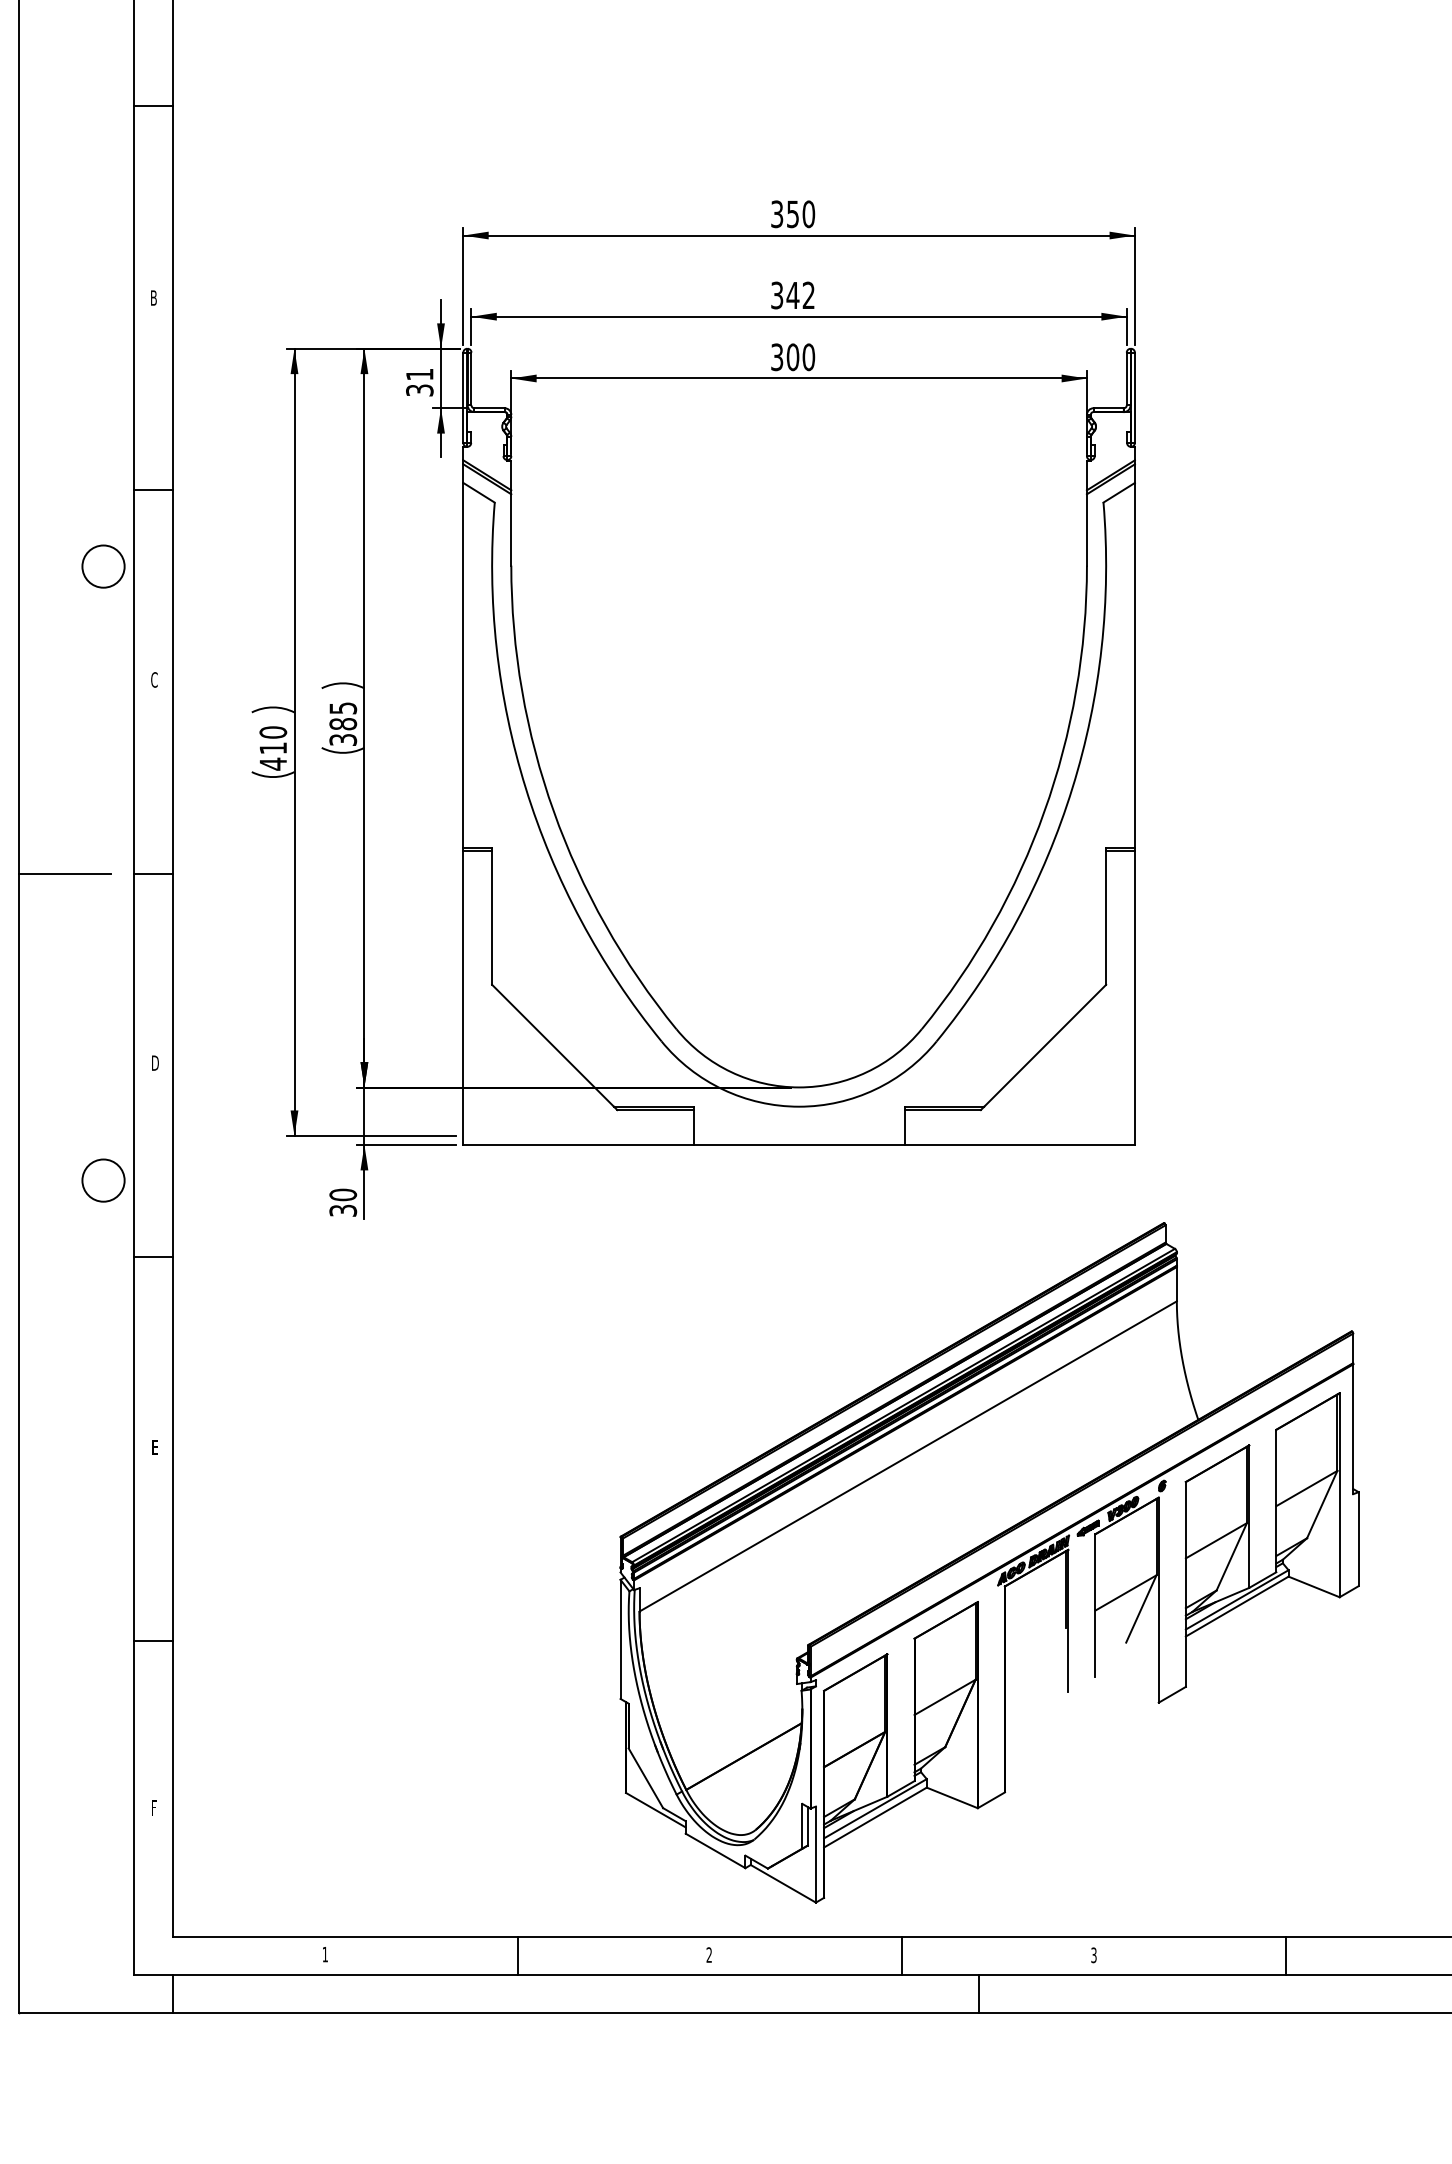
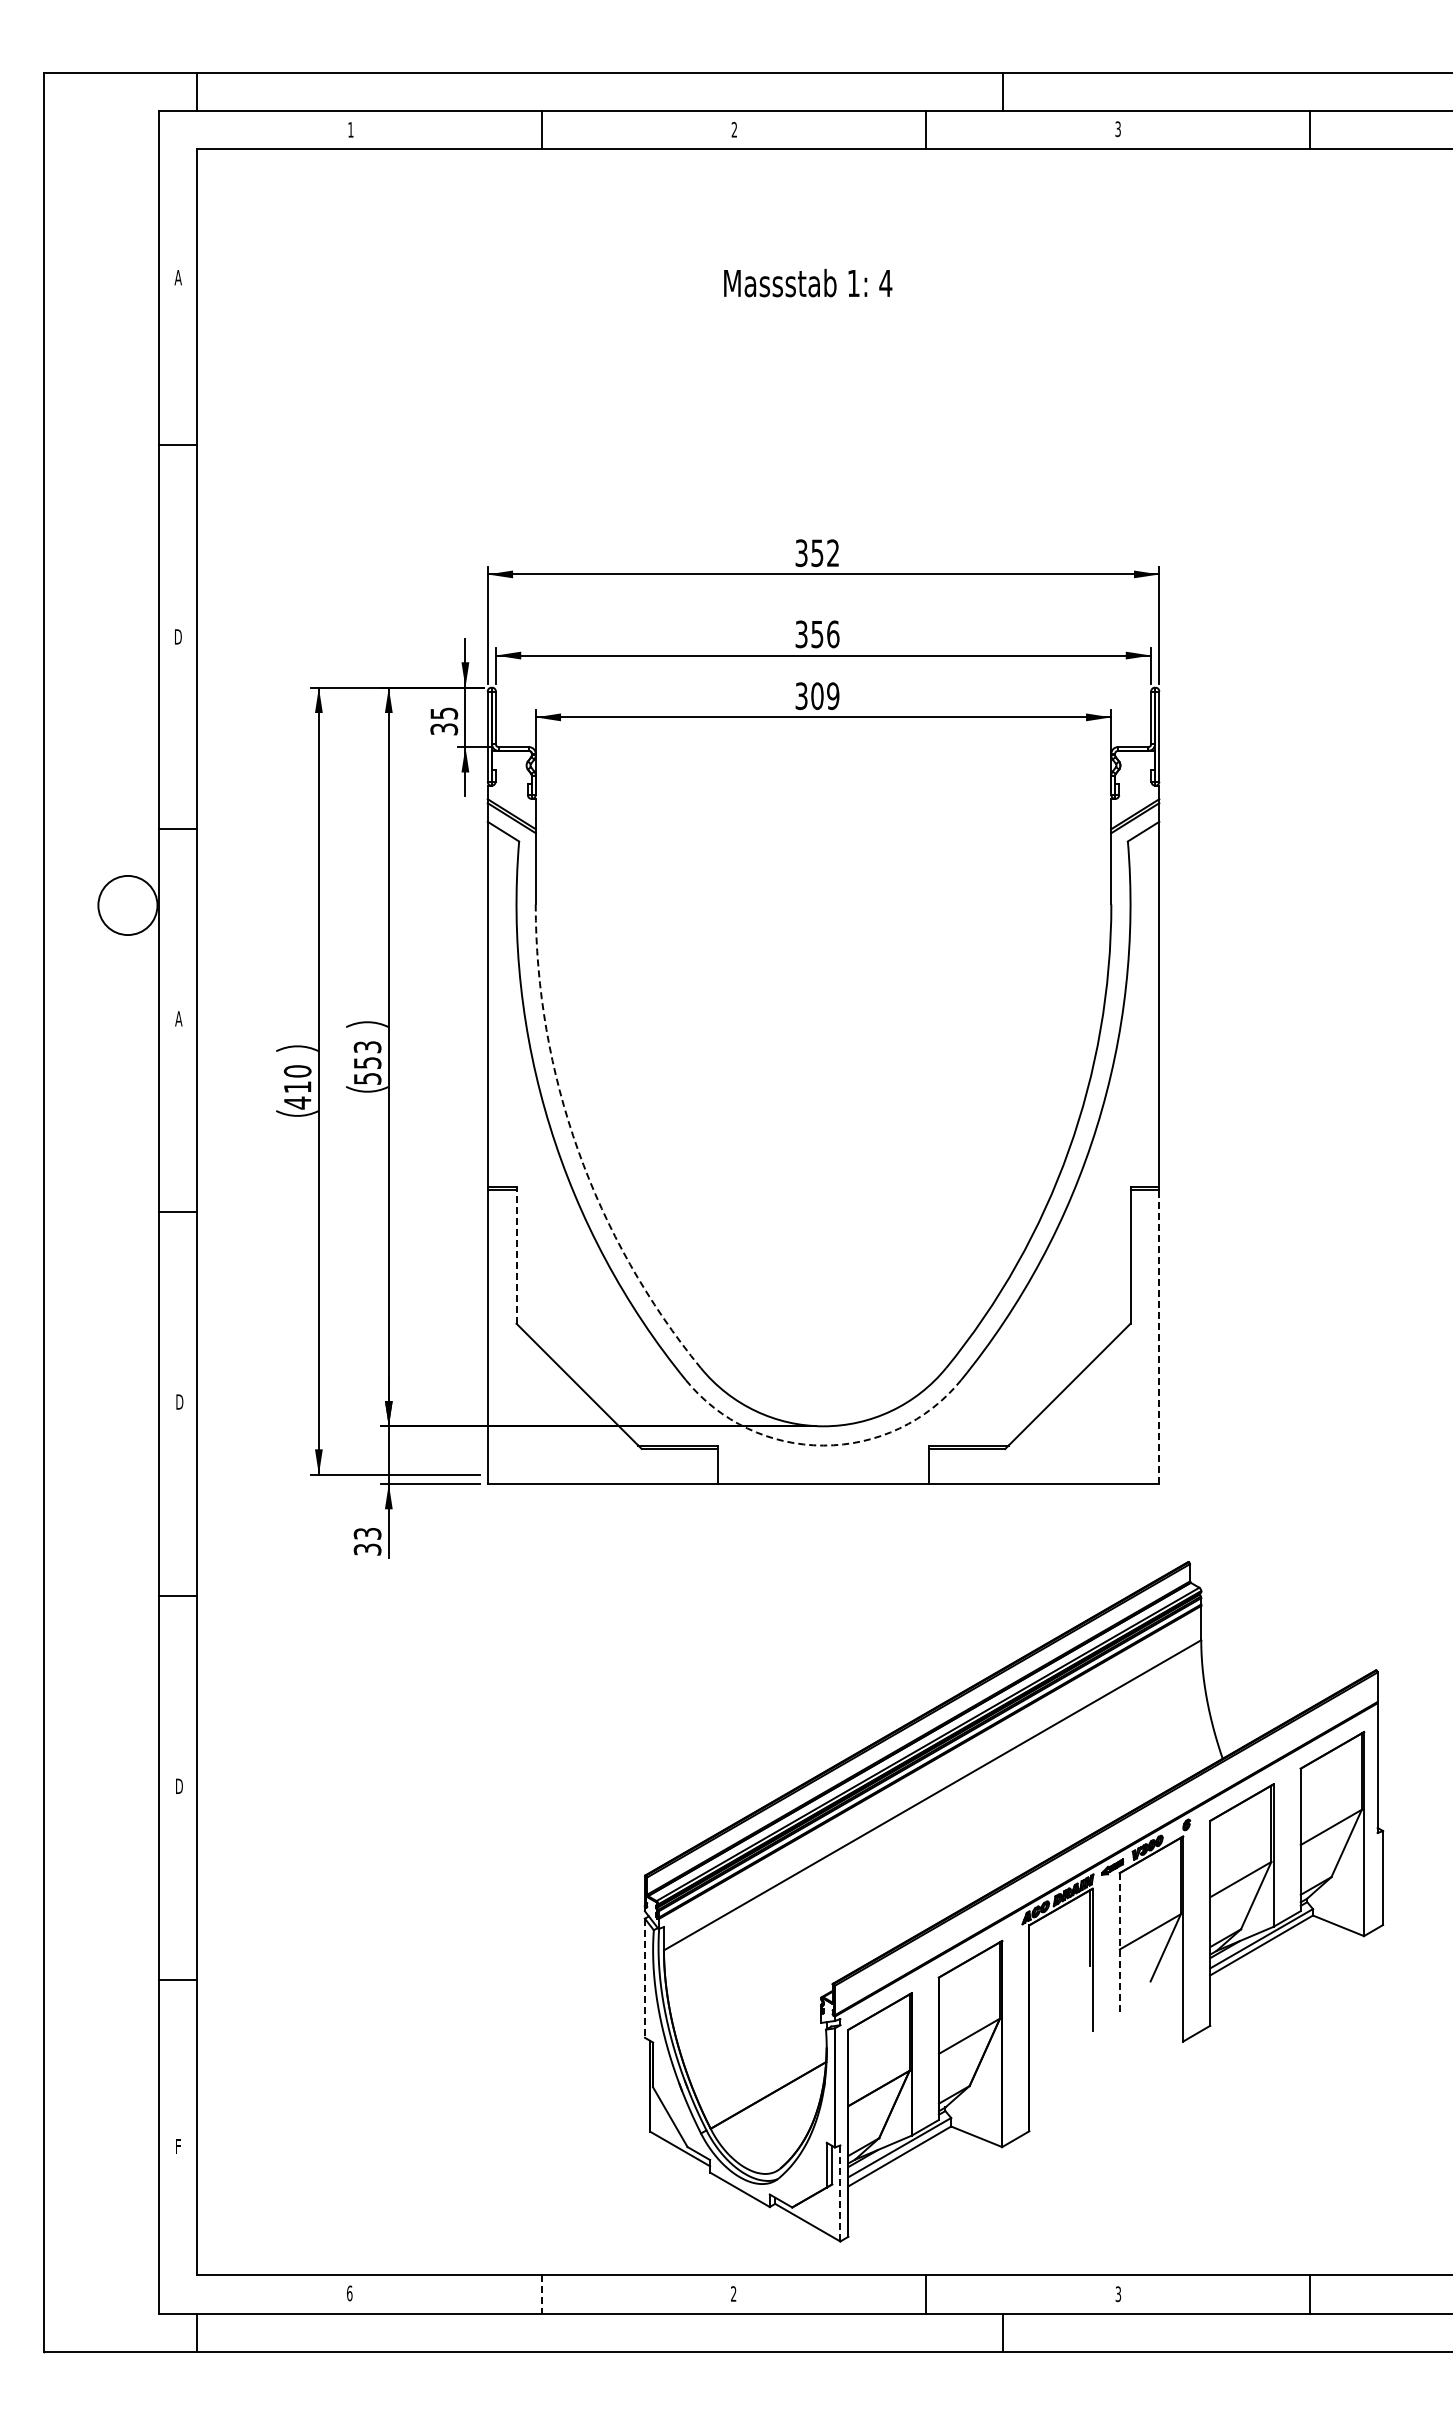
text: (809, 214) -> (833, 553), 350 -> 352
text: (800, 295) -> (824, 634), 342 -> 356
text: (154, 297) -> (178, 636), B -> D
text: (809, 357) -> (833, 696), 300 -> 309
text: (420, 374) -> (444, 713), 31 -> 35
circle: (103, 566) -> (127, 905), size x1.4
text: (154, 679) -> (178, 1018), C -> A
text: (343, 723) -> (367, 1062), 385 -> 553
arc: (554, 811) -> (578, 1150), solid -> dashed
line: (65, 873) -> (89, 1212), removed
line: (492, 916) -> (516, 1255), solid -> dashed
line: (1135, 997) -> (1159, 1336), solid -> dashed
arc: (799, 1106) -> (823, 1445), solid -> dashed
circle: (103, 1180) -> (127, 1519), removed
text: (343, 1194) -> (367, 1533), 30 -> 33
text: (155, 1446) -> (179, 1785), E -> D
line: (1095, 1605) -> (1119, 1944), solid -> dashed
line: (620, 1639) -> (644, 1978), solid -> dashed
line: (816, 1853) -> (840, 2192), solid -> dashed
text: (325, 1954) -> (349, 2293), 1 -> 6
line: (518, 1956) -> (542, 2295), solid -> dashed

